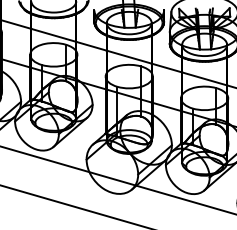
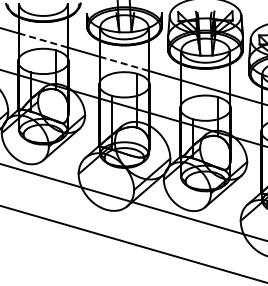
line: (52, 35) -> (42, 40), solid -> dashed
line: (129, 56) -> (124, 63), solid -> dashed

